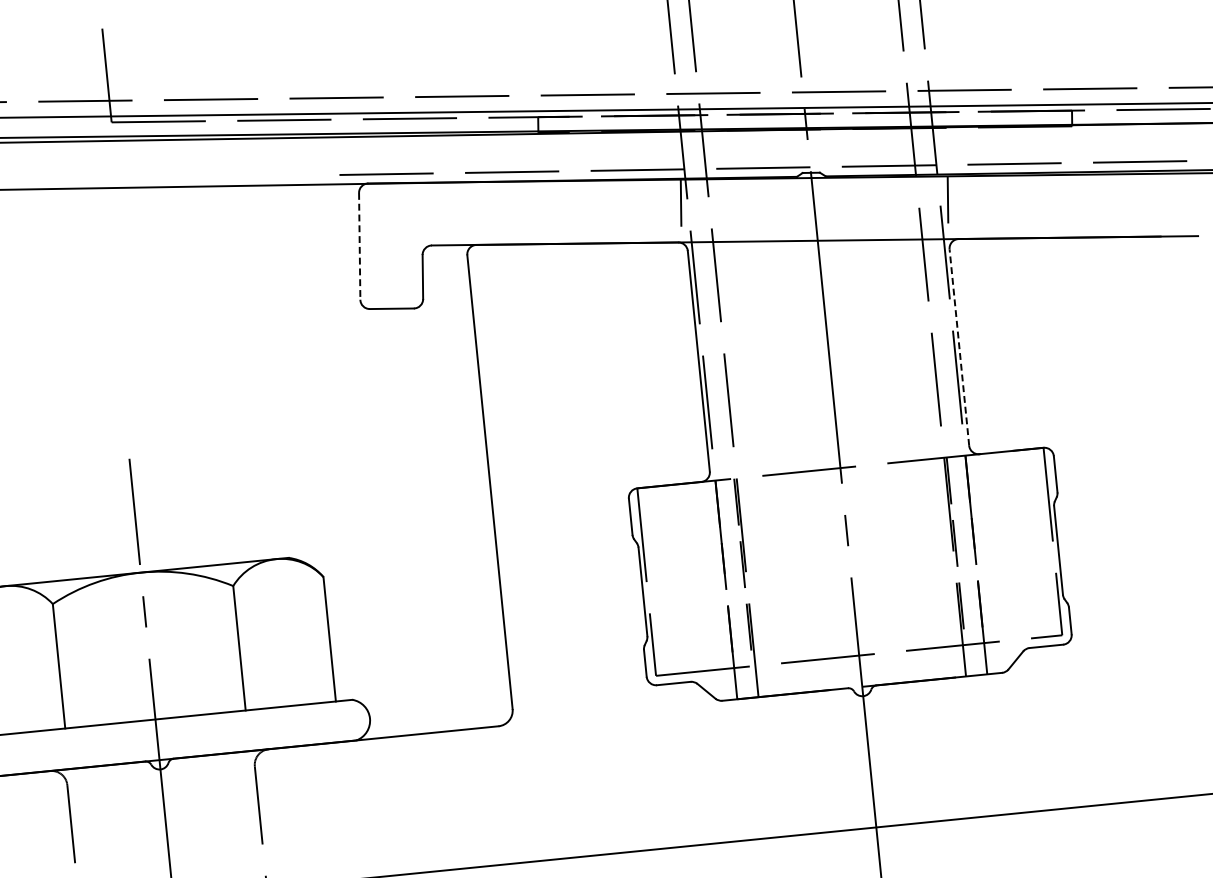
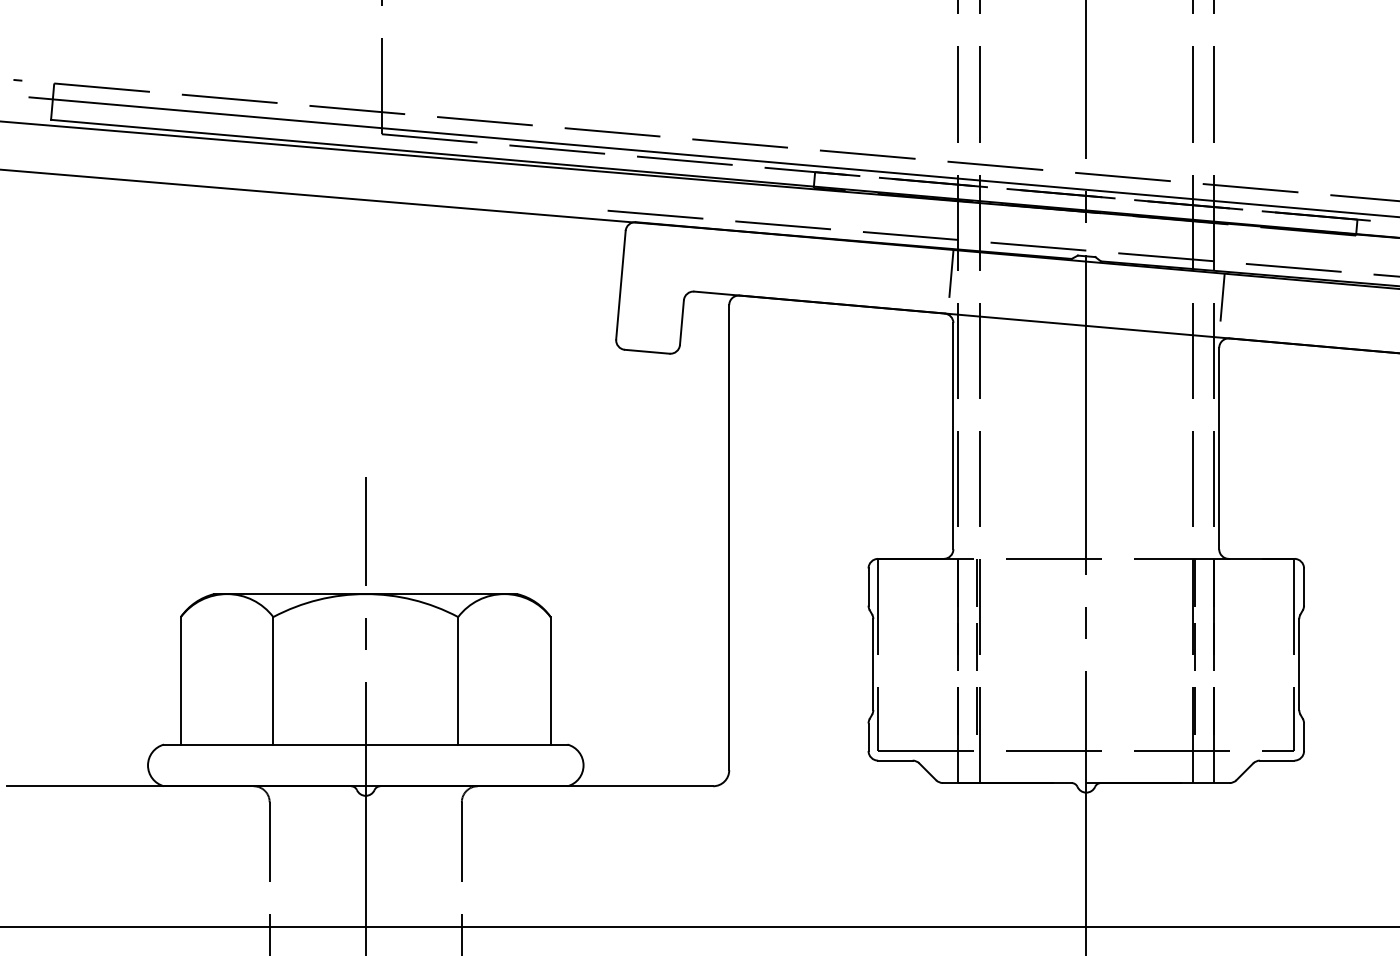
line: (359, 246) -> (620, 285), dashed -> solid
line: (959, 347) -> (1219, 448), dashed -> solid

